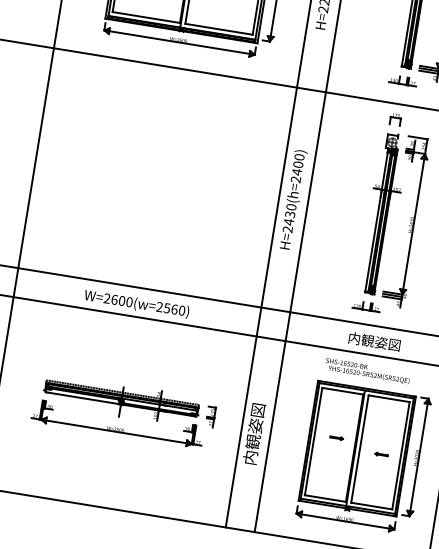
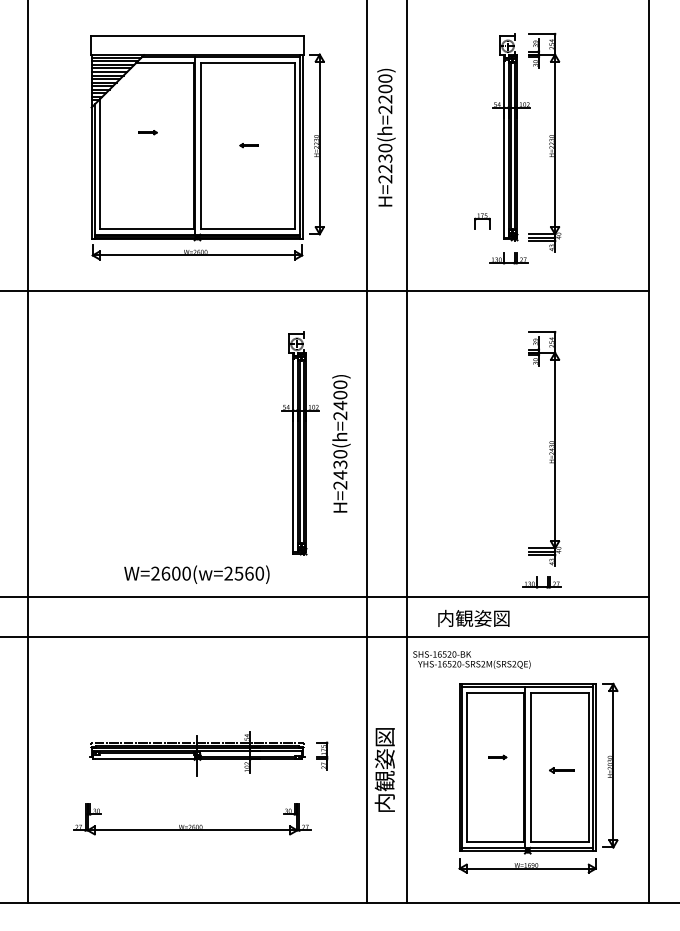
part: (395, 119) -> (482, 221), moved
text: (293, 199) -> (341, 443), moved
part: (383, 214) -> (300, 443), moved
text: (136, 303) -> (196, 574), moved
part: (366, 306) -> (541, 582), moved
text: (374, 341) -> (473, 617), moved
text: (367, 370) -> (471, 659), moved
part: (117, 424) -> (192, 819), moved
part: (381, 454) -> (561, 769), size x1.4

